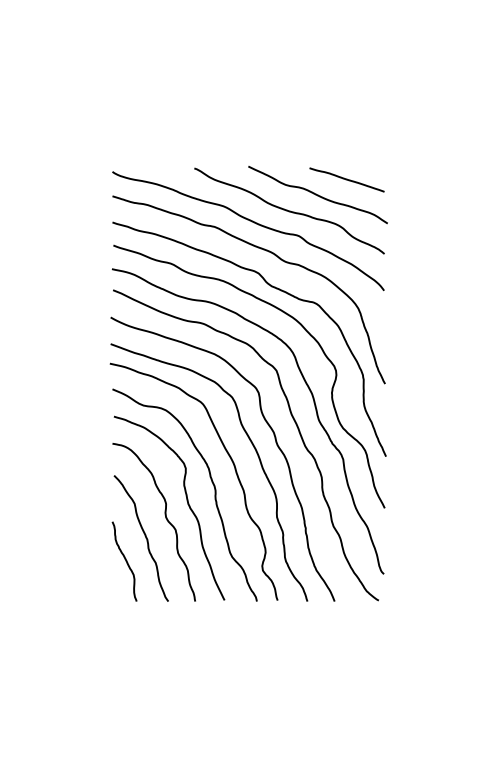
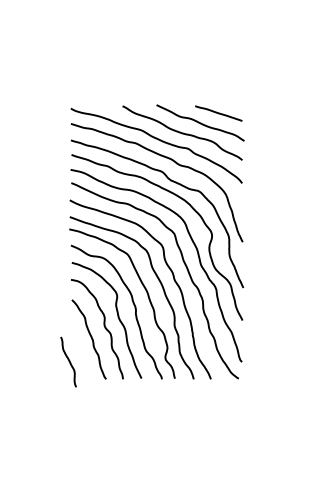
curve: (124, 560) -> (68, 361), moved

